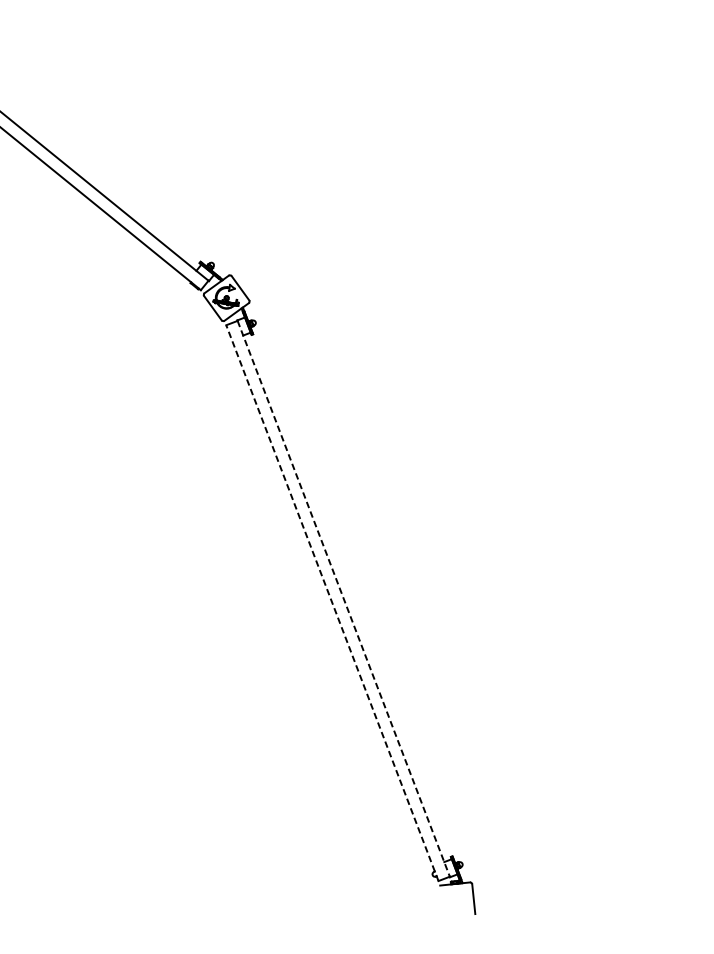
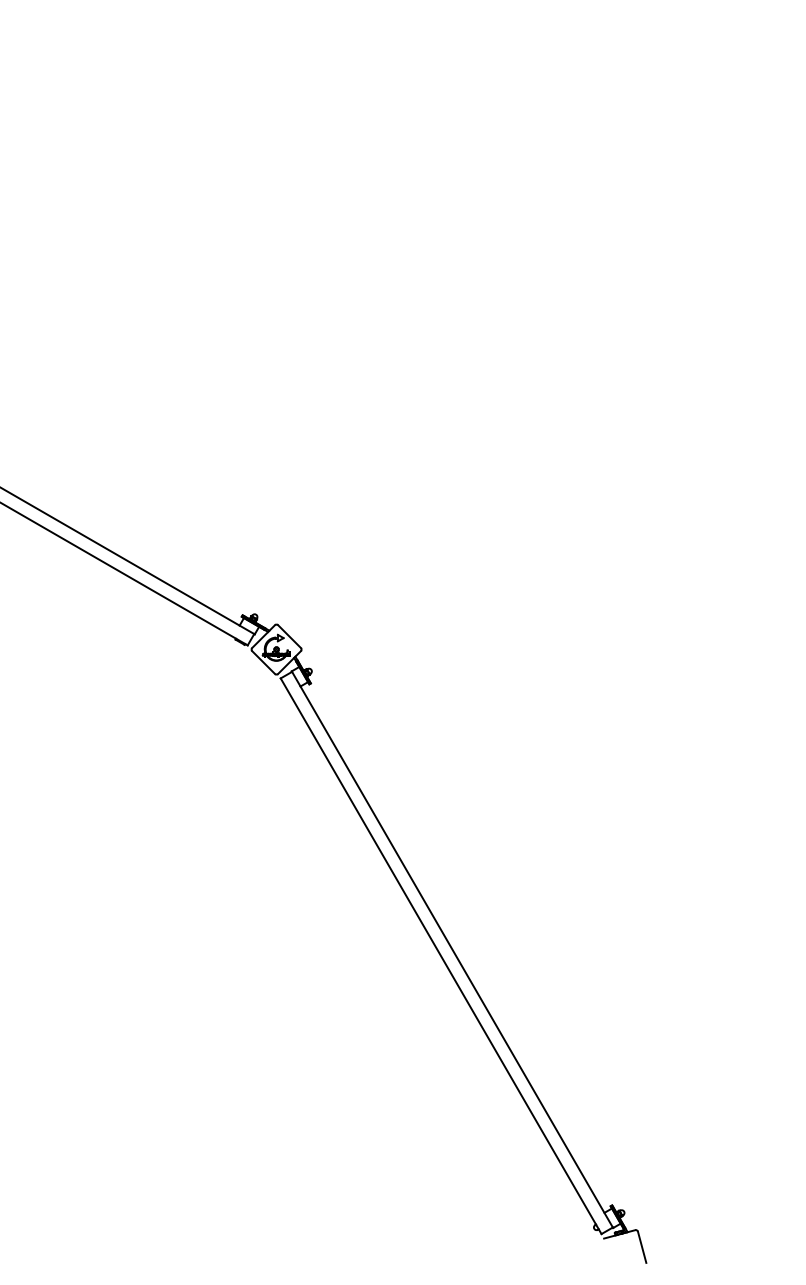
line: (343, 598) -> (452, 949), dashed -> solid
line: (332, 603) -> (441, 956), dashed -> solid

